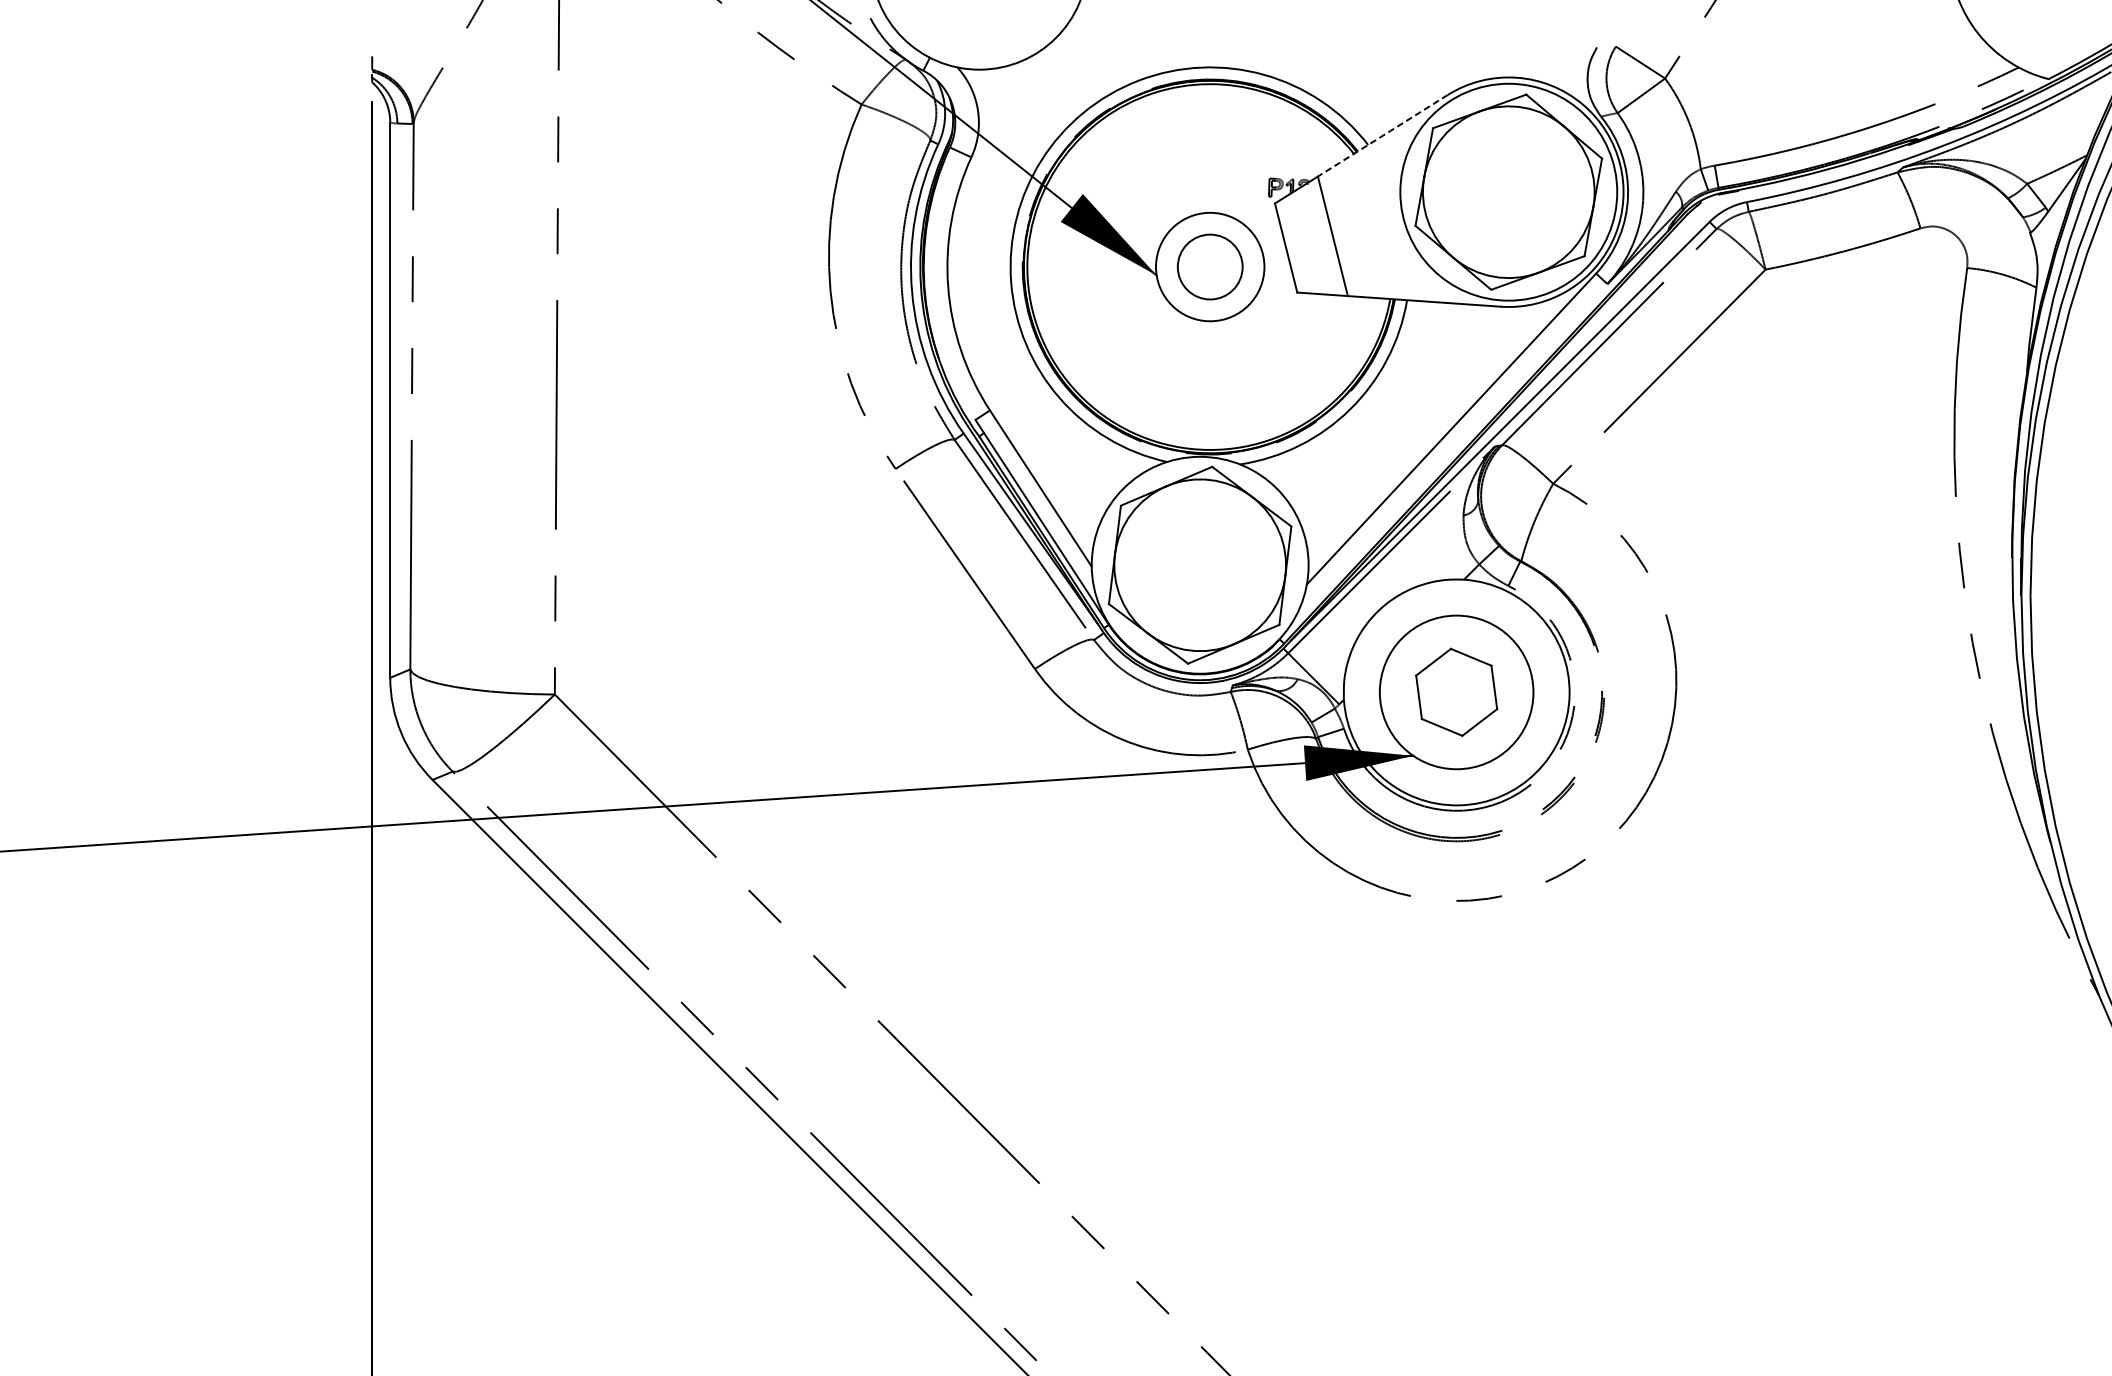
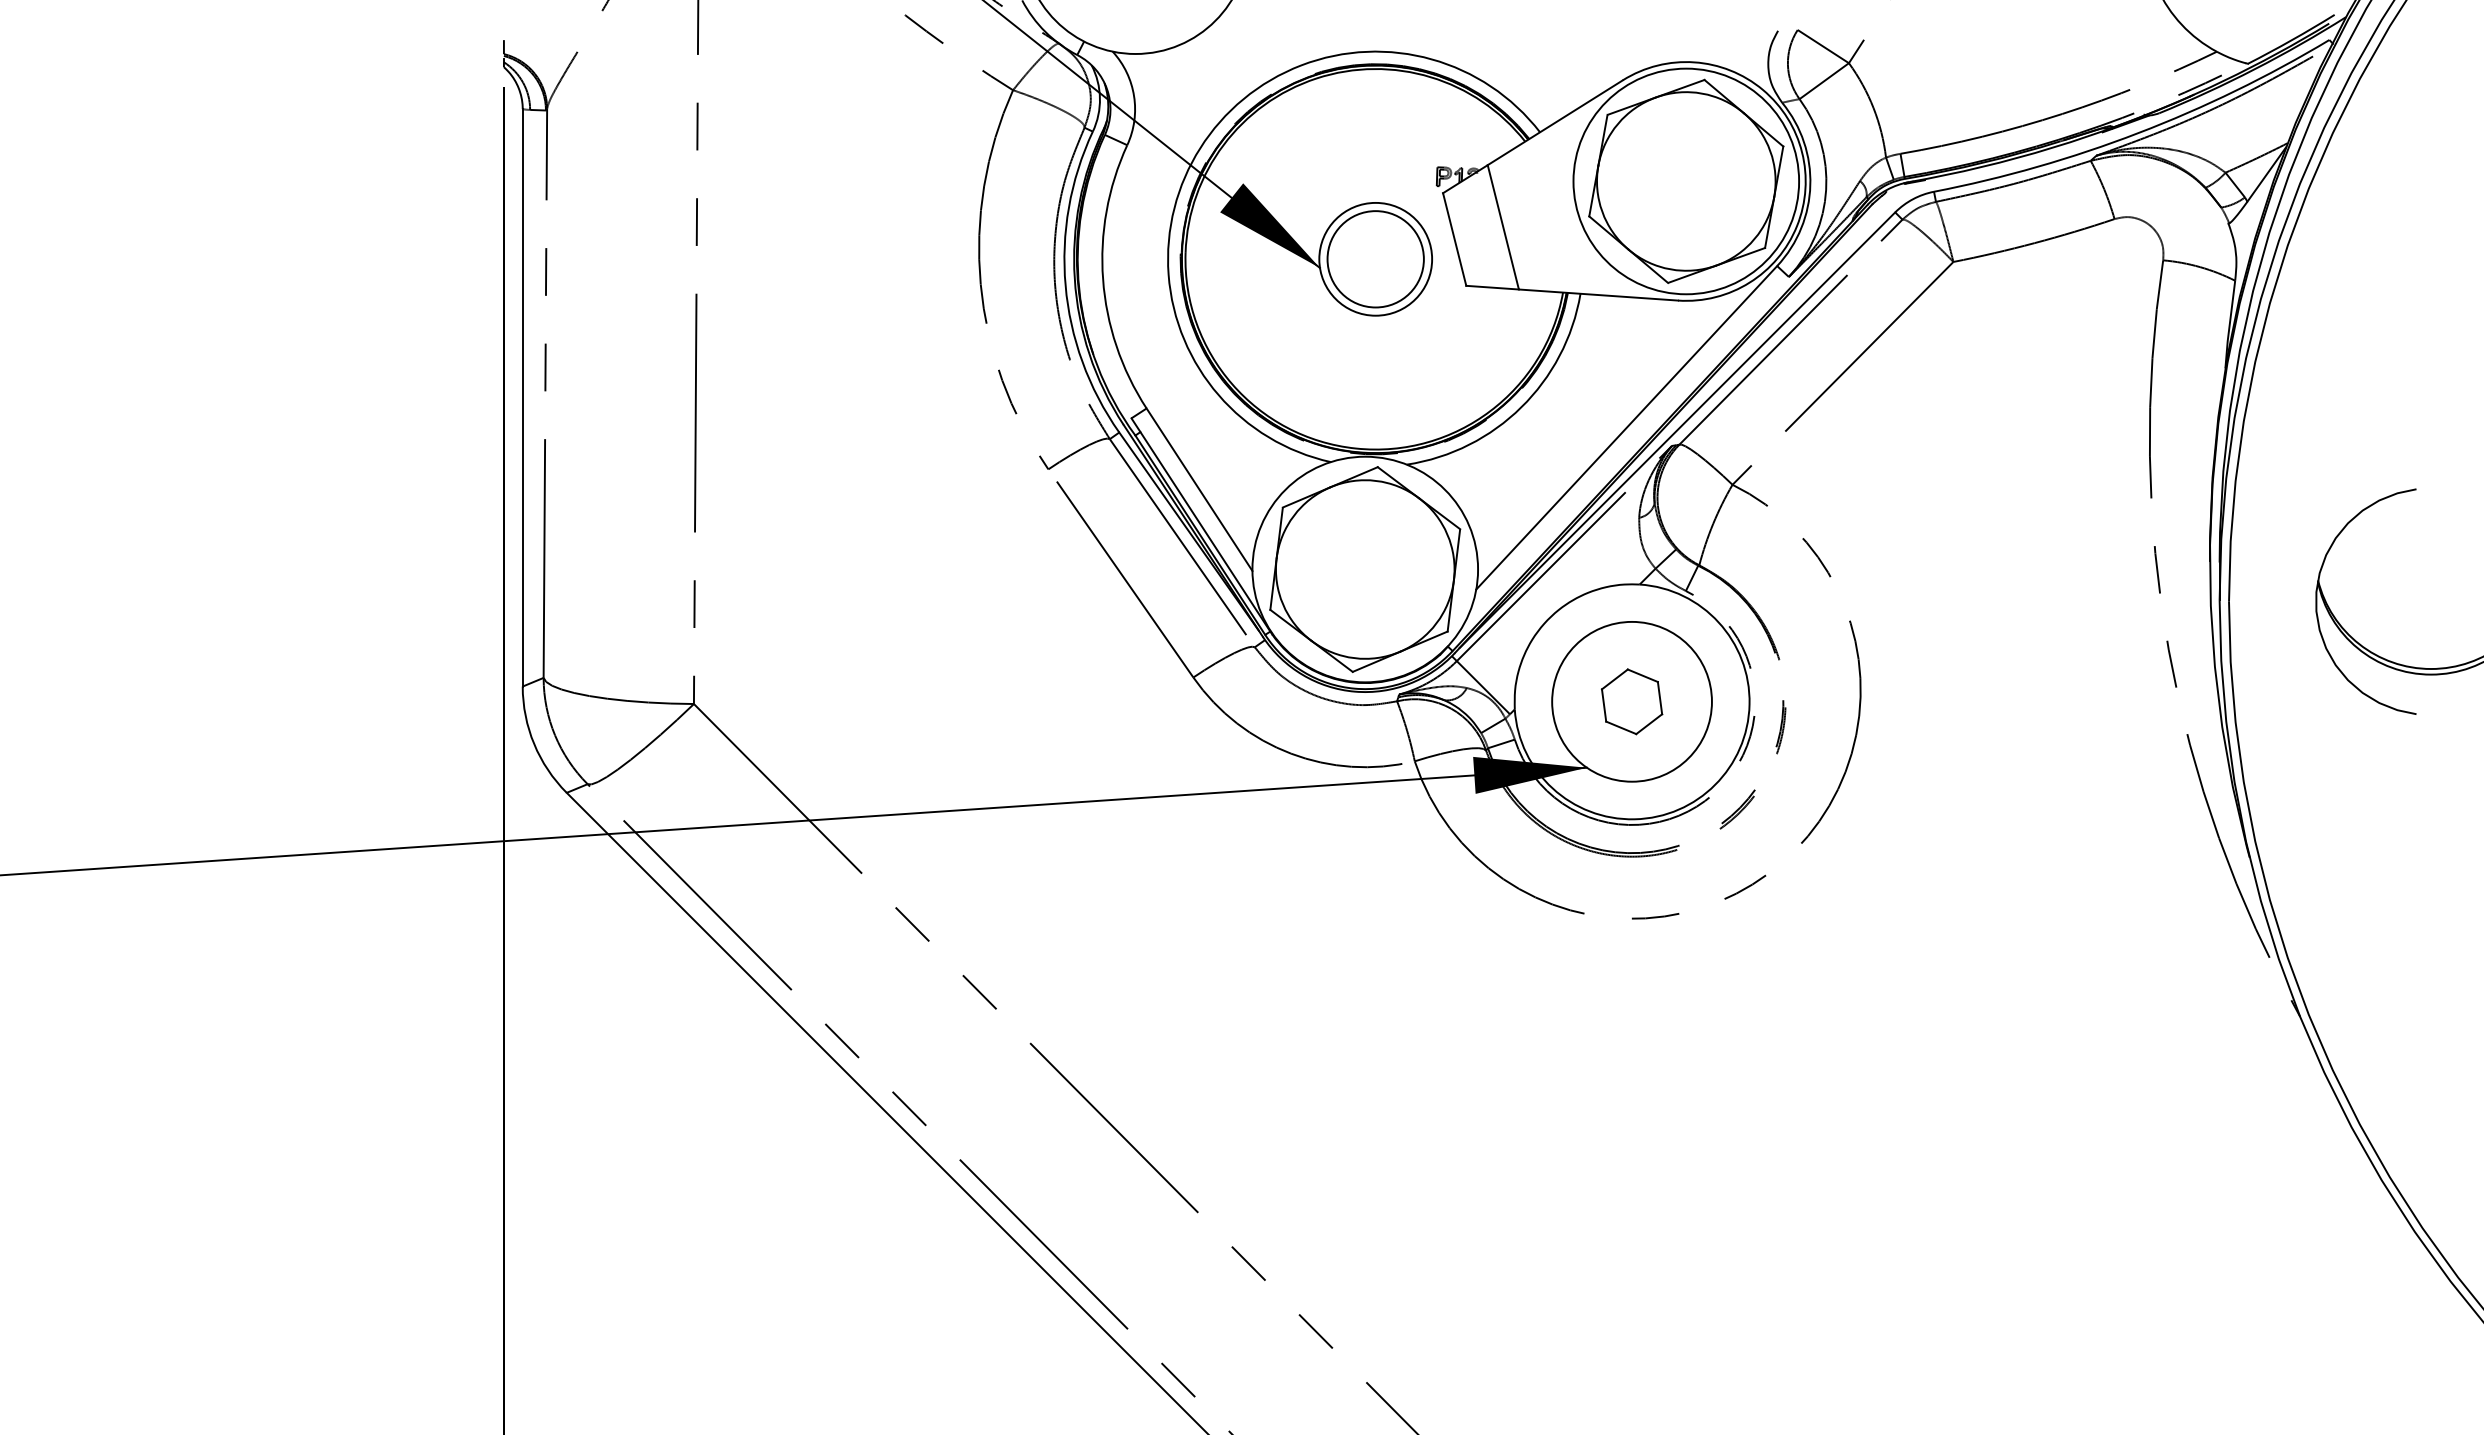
line: (1383, 135) -> (1555, 122), dashed -> solid
circle: (1210, 267) -> (1375, 259), size x1.43
part: (1456, 692) -> (1631, 701), size x0.71

